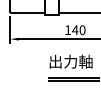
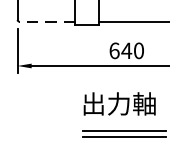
line: (28, 12) -> (48, 21), solid -> dashed
text: (68, 30) -> (115, 51), 140 -> 640

